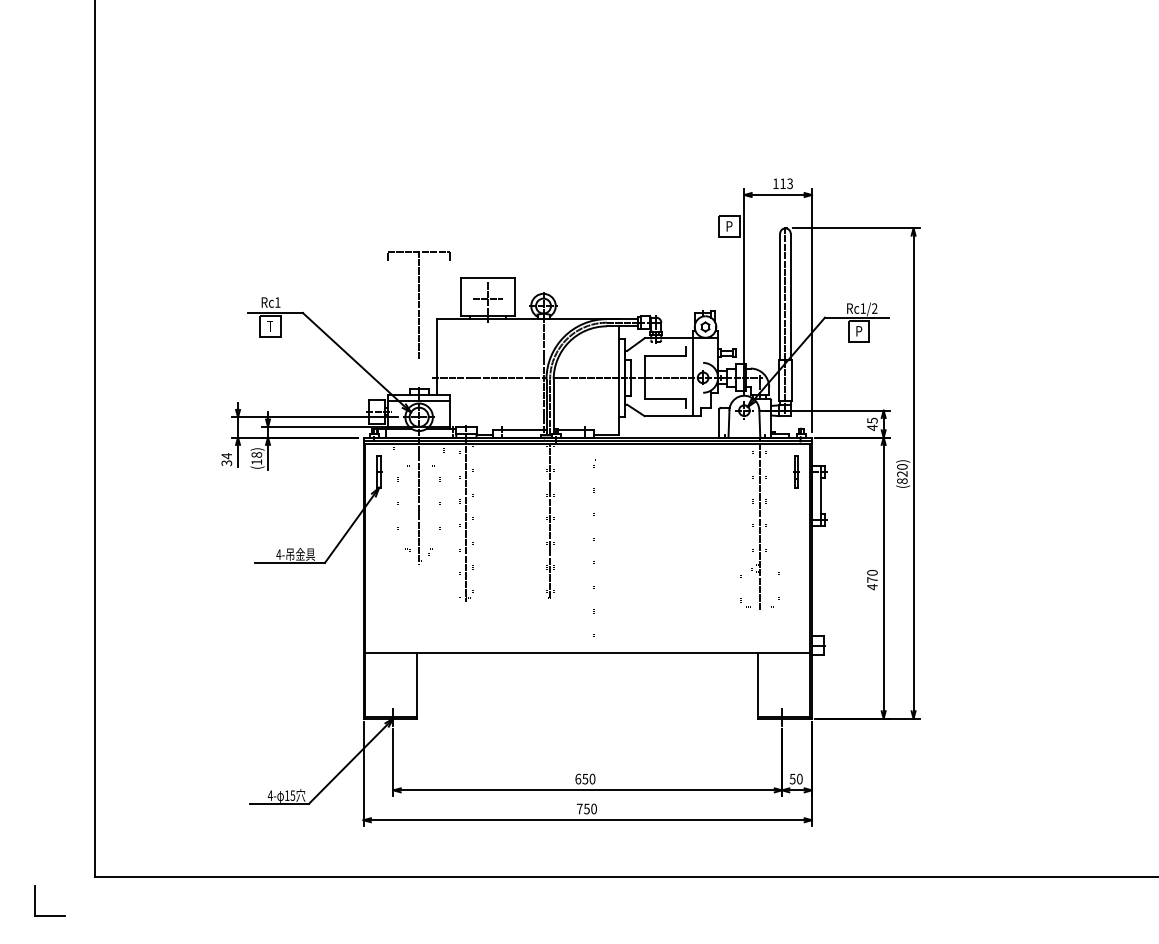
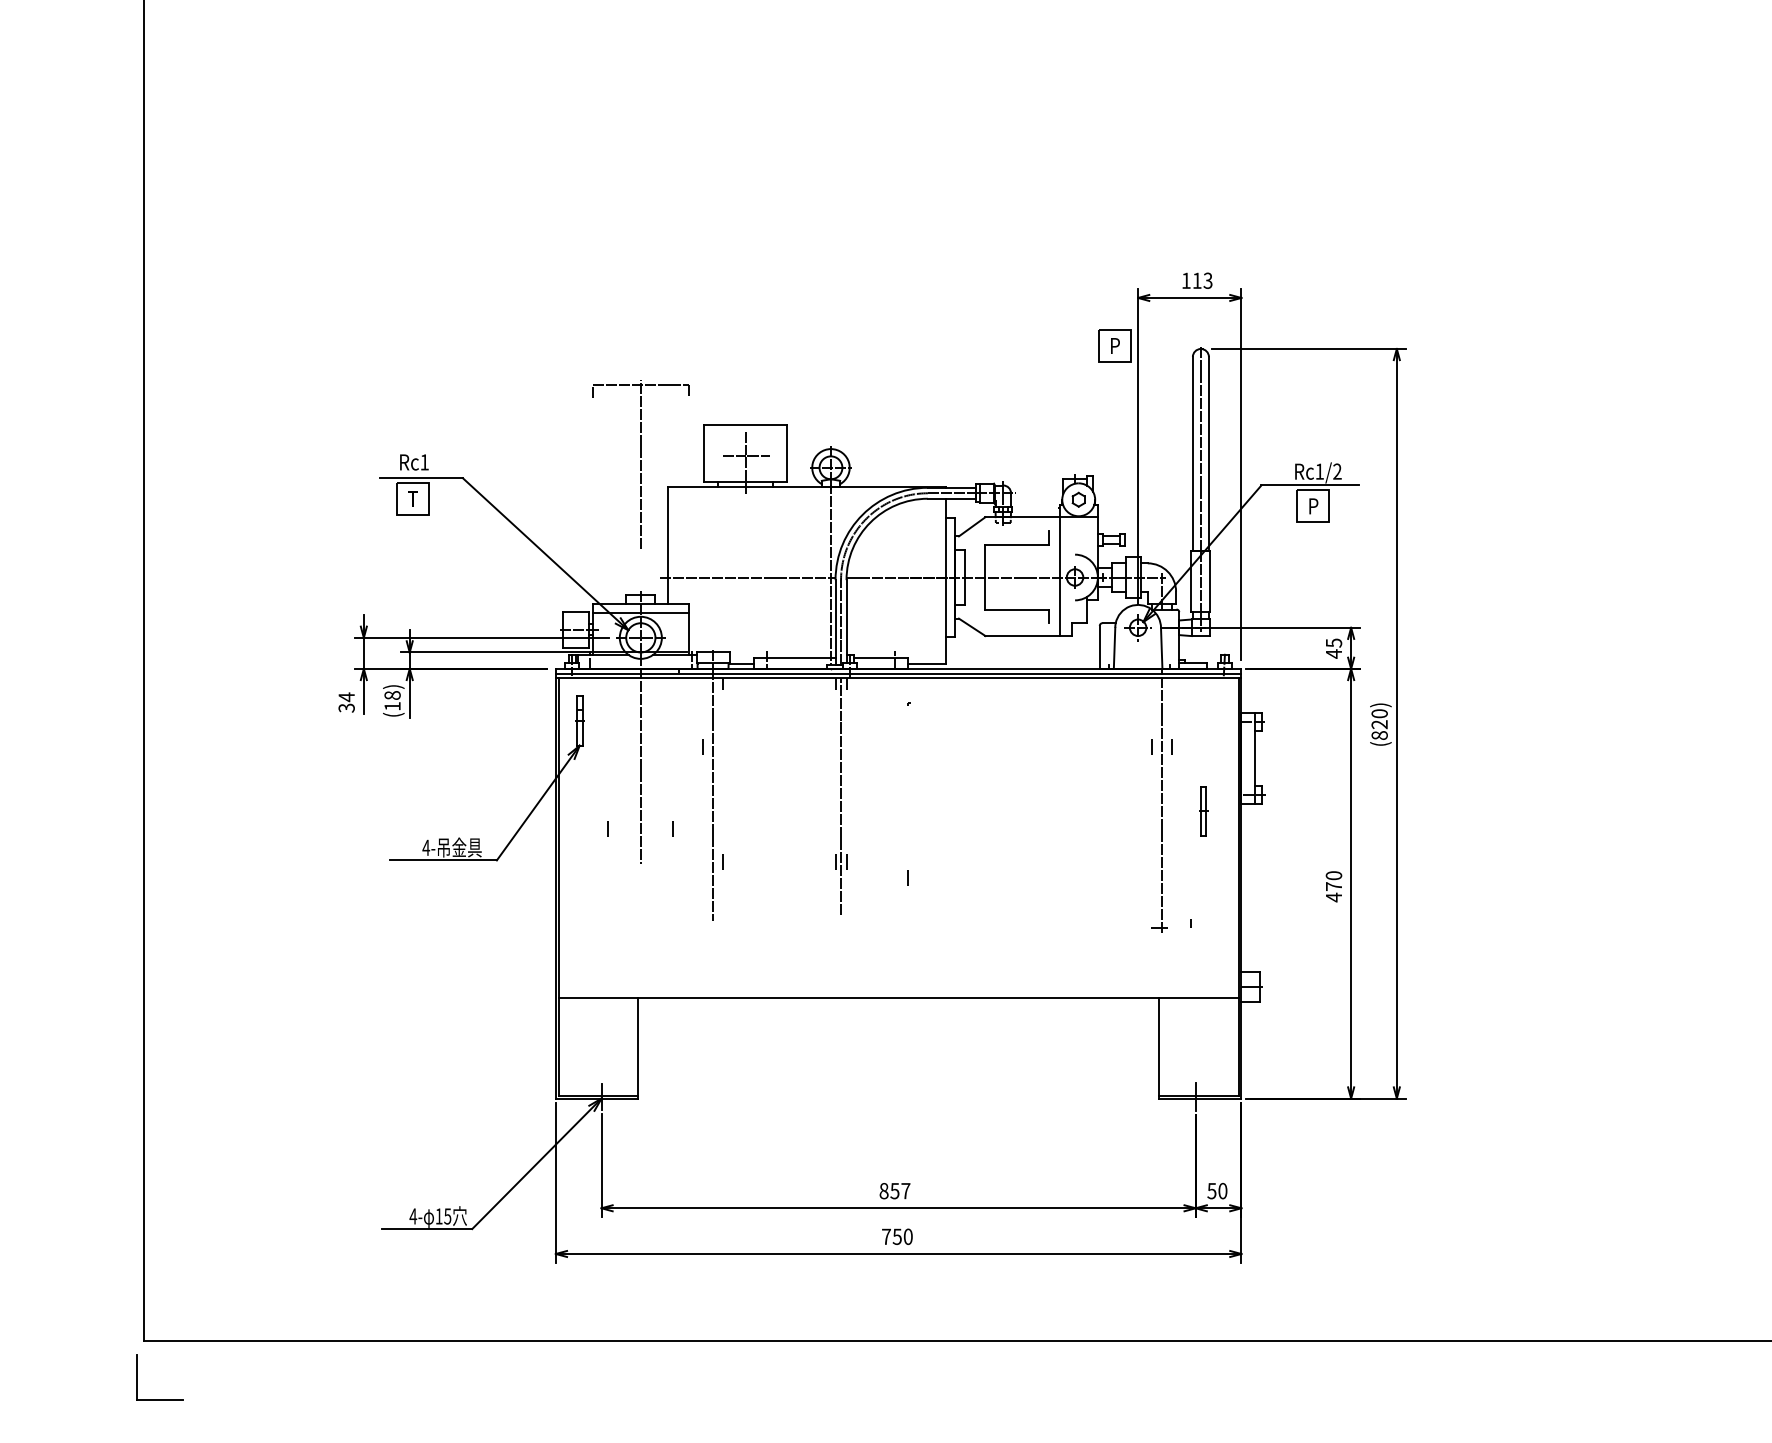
part: (796, 471) -> (1204, 810), moved
text: (585, 778) -> (895, 1190), 650 -> 857
part: (35, 900) -> (138, 1376), moved

